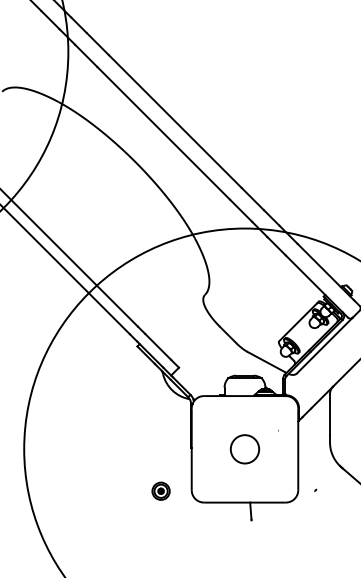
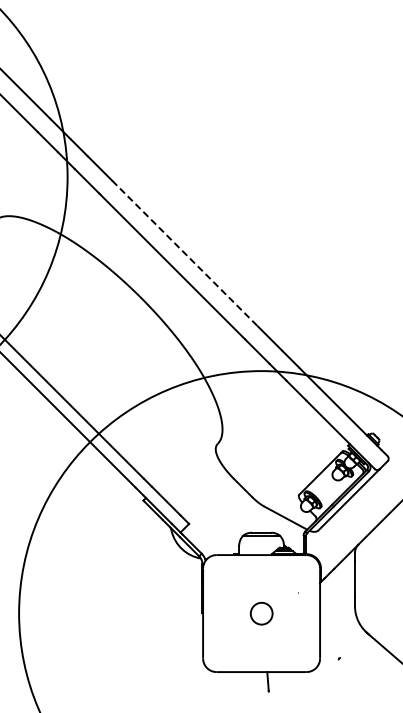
line: (175, 121) -> (185, 253), solid -> dashed
circle: (244, 449) -> (261, 613), size x0.7
part: (161, 491) -> (169, 659), removed

